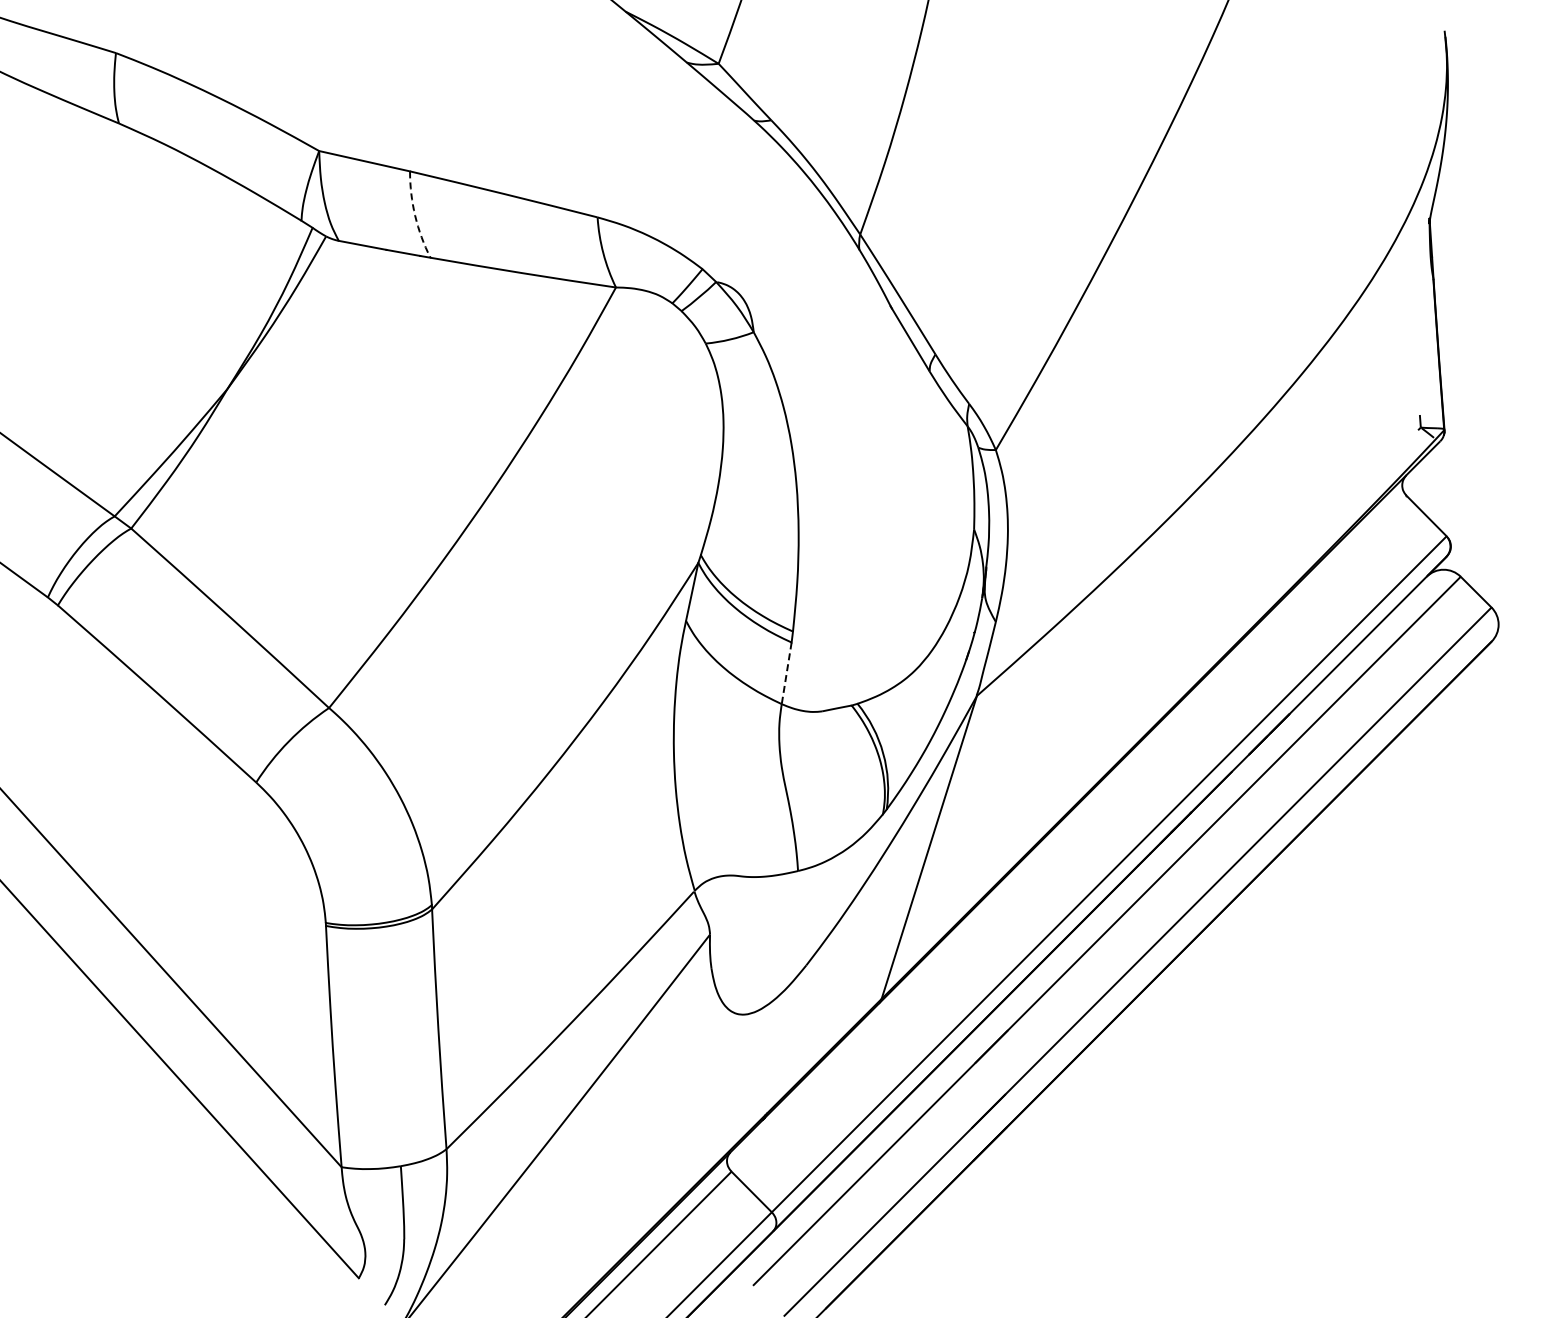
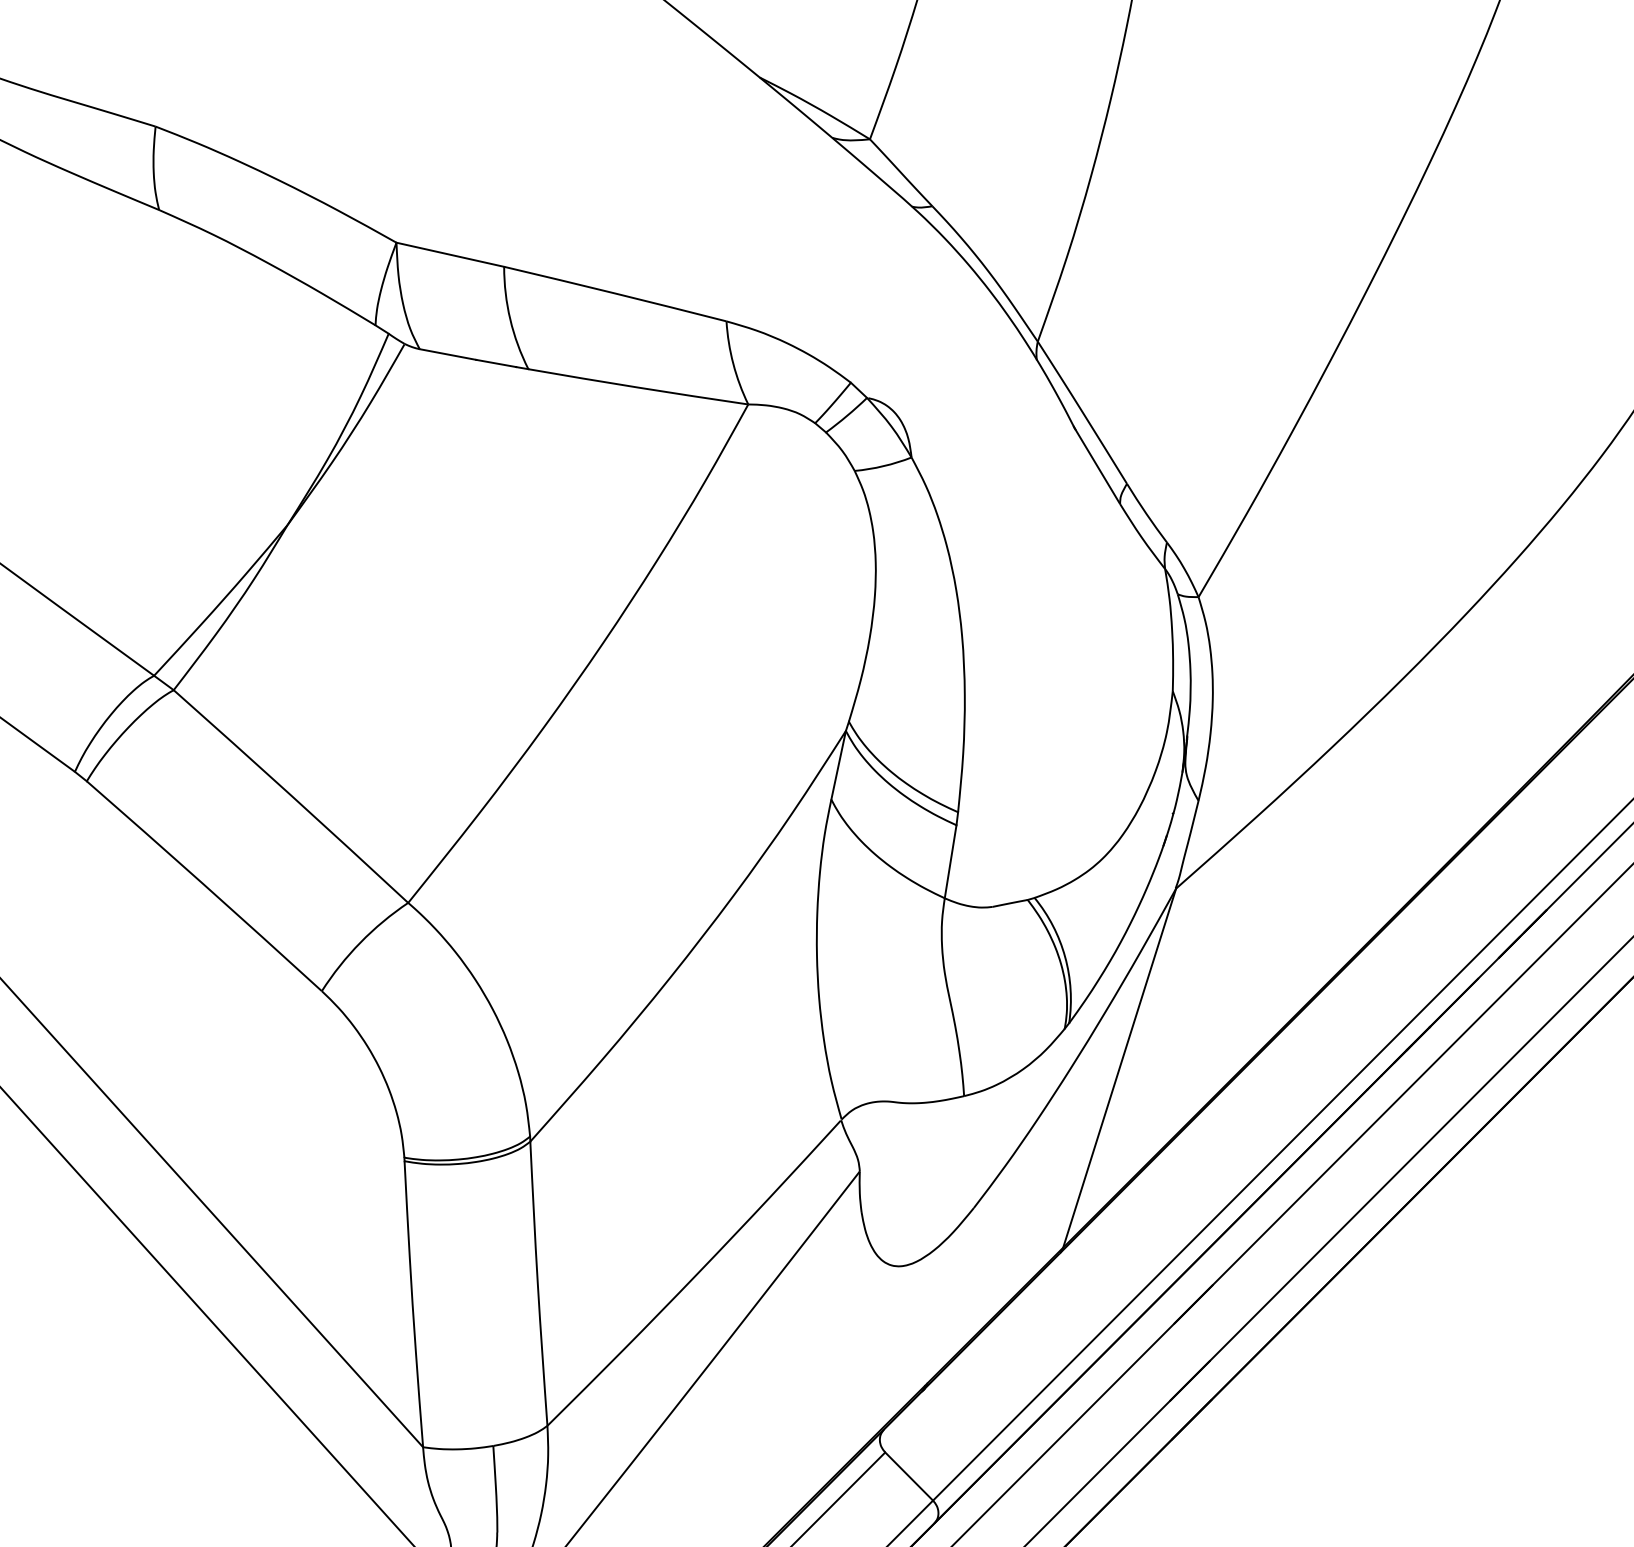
arc: (415, 215) -> (510, 319), dashed -> solid
line: (786, 673) -> (950, 861), dashed -> solid

